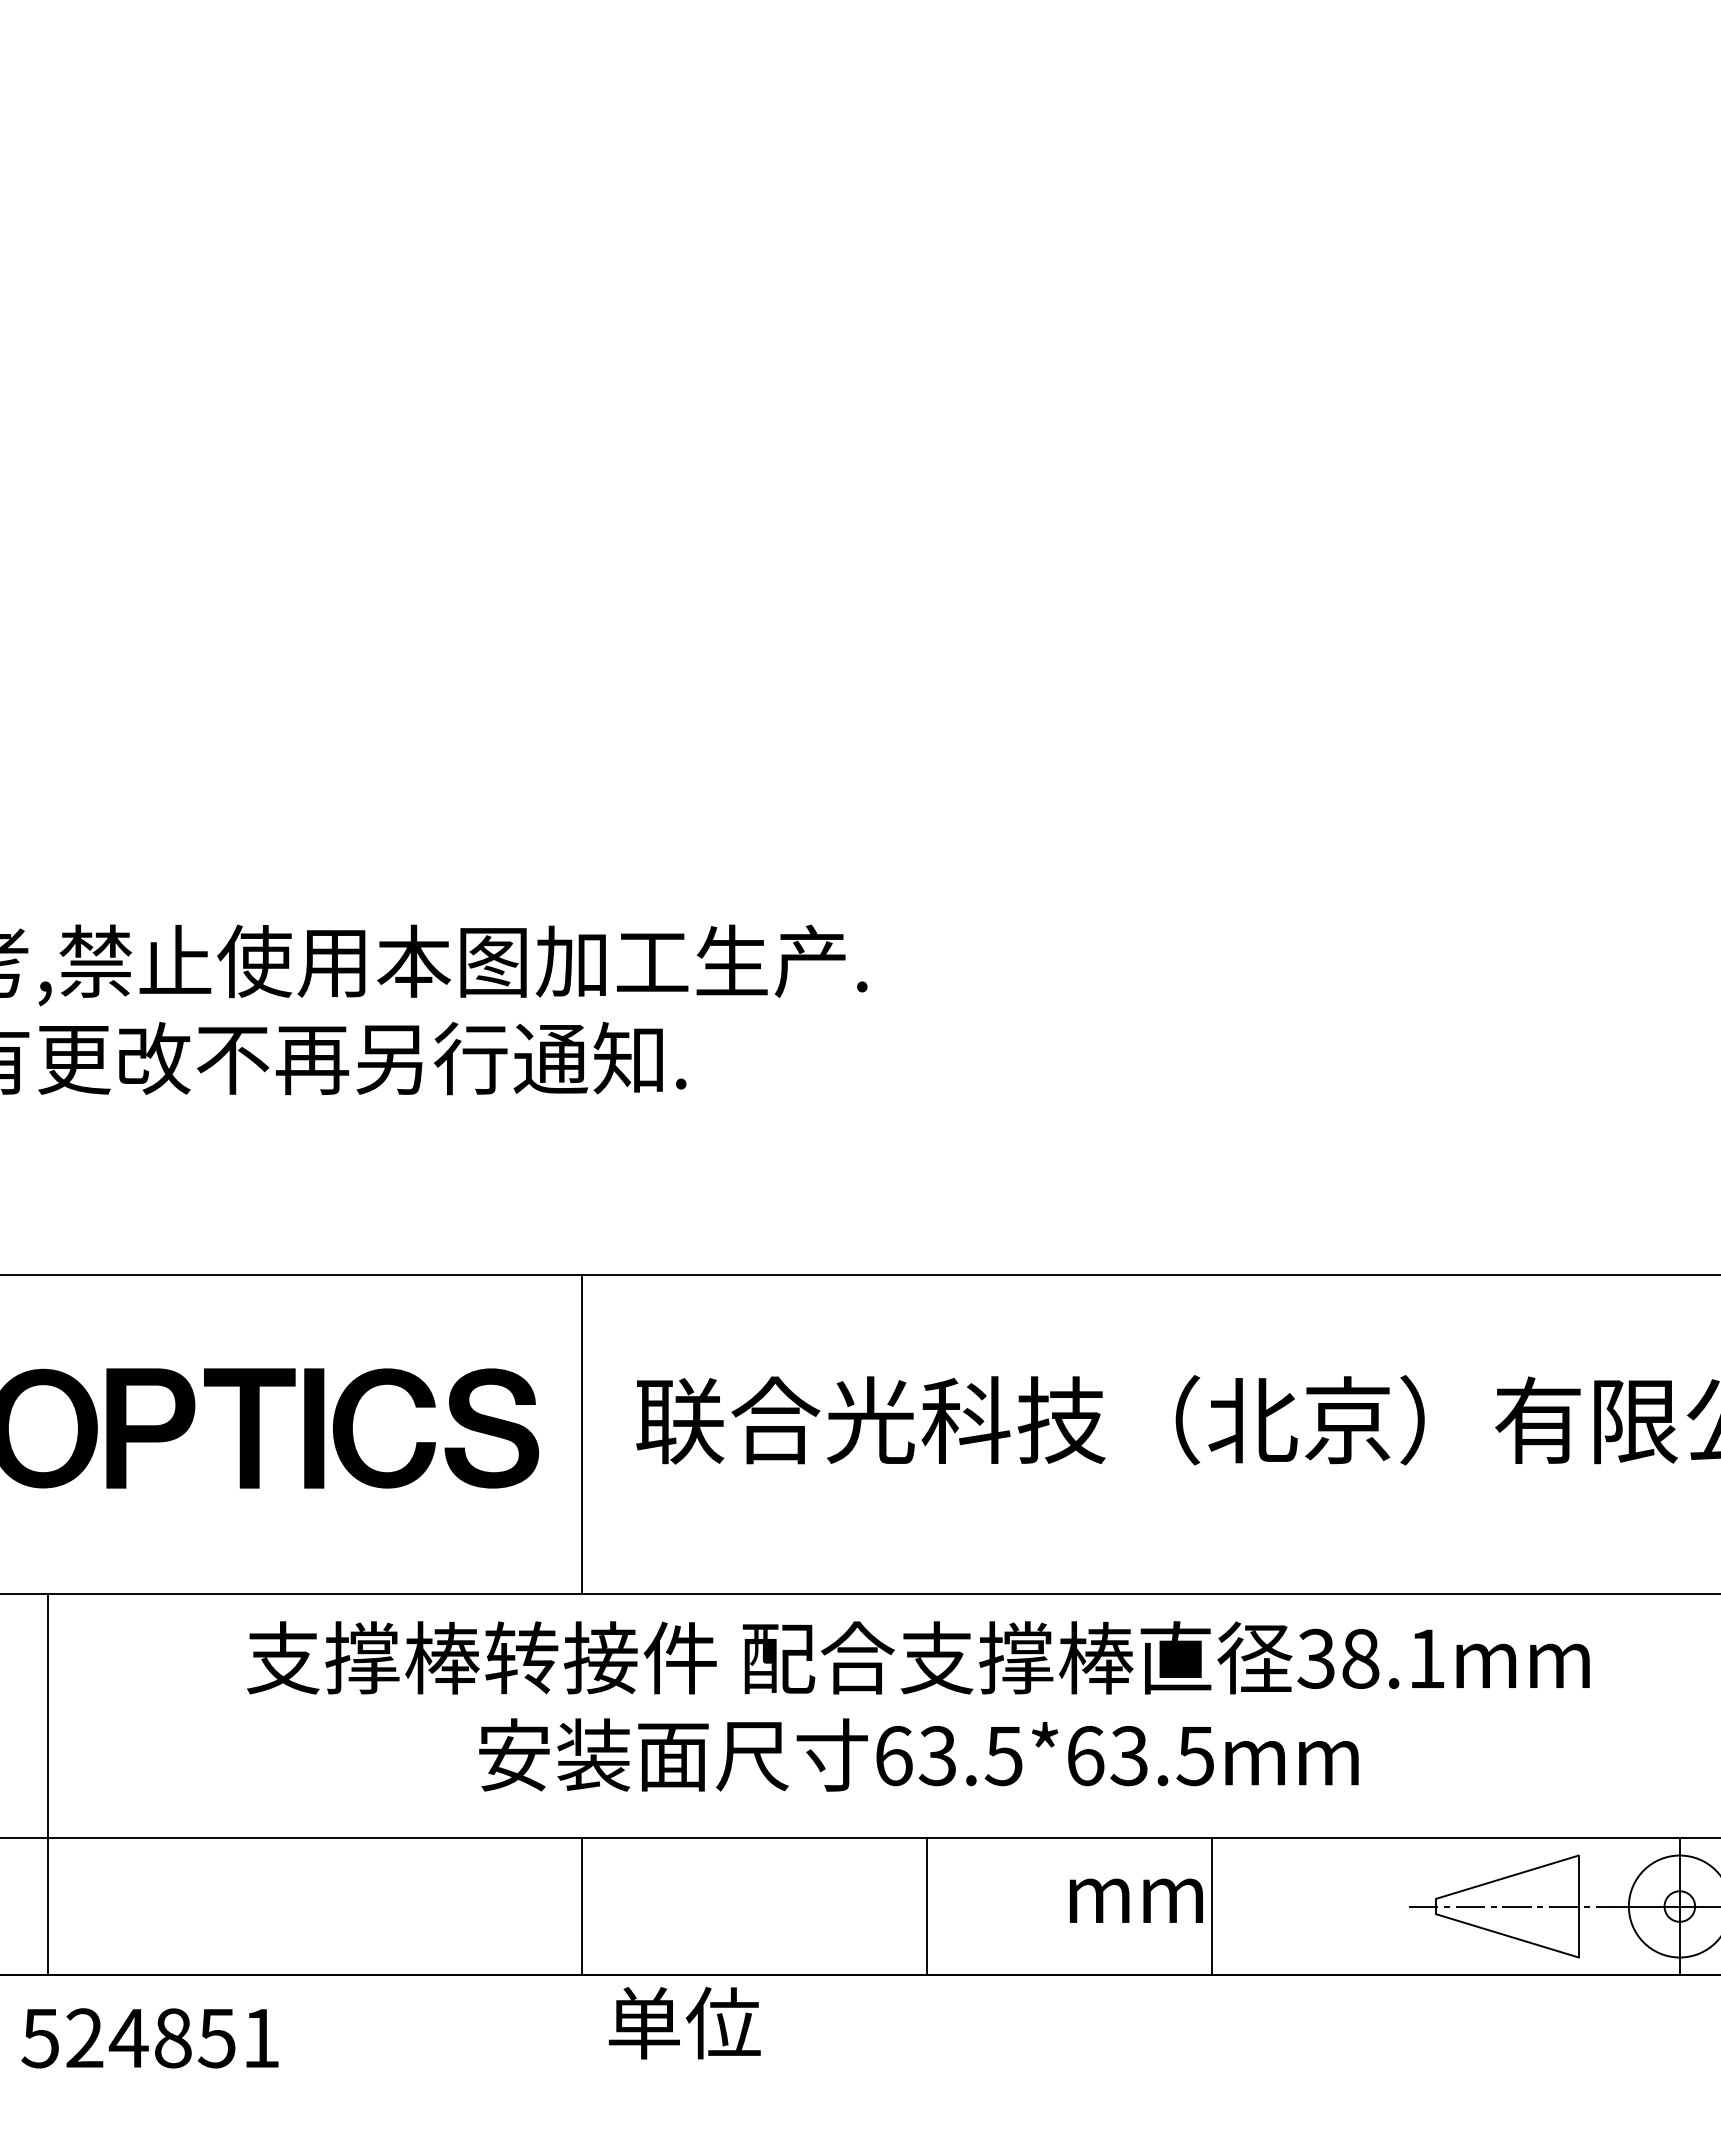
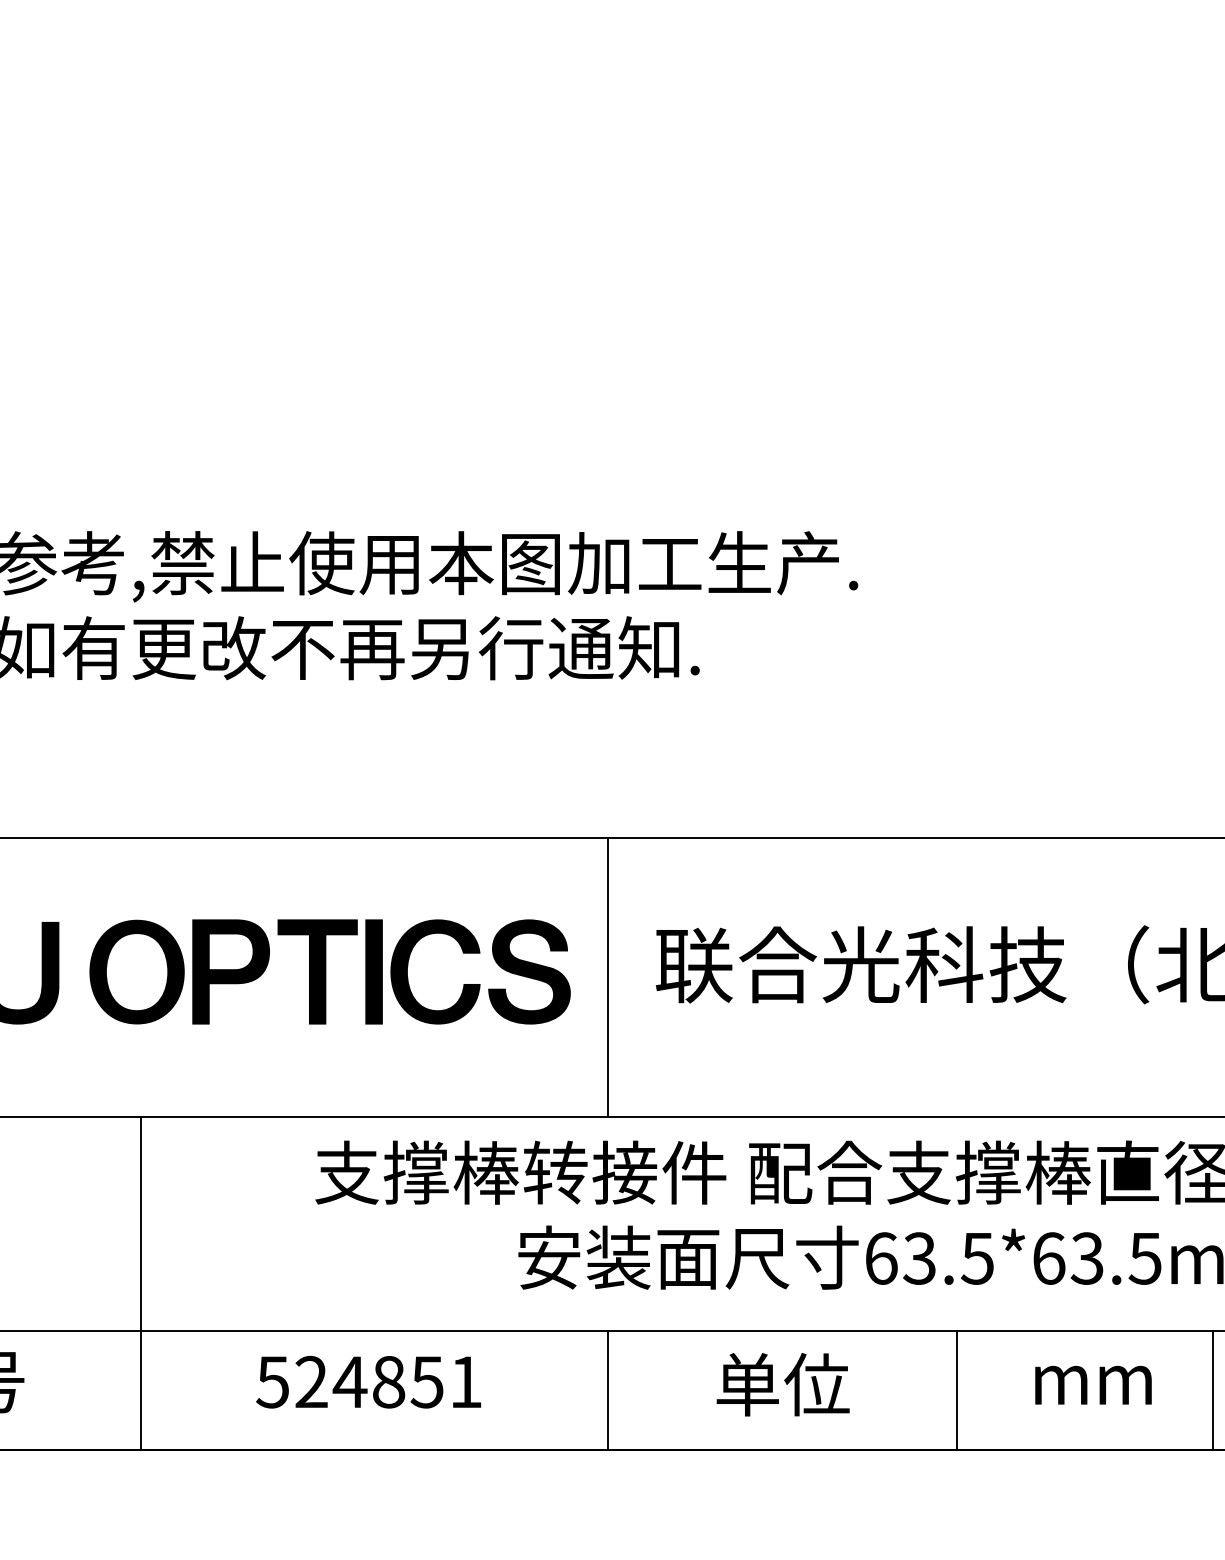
line: (927, 1906) -> (957, 1390), moved
line: (1212, 1906) -> (1213, 1390), moved
text: (684, 2022) -> (782, 1384), moved
text: (149, 2038) -> (368, 1382), moved

